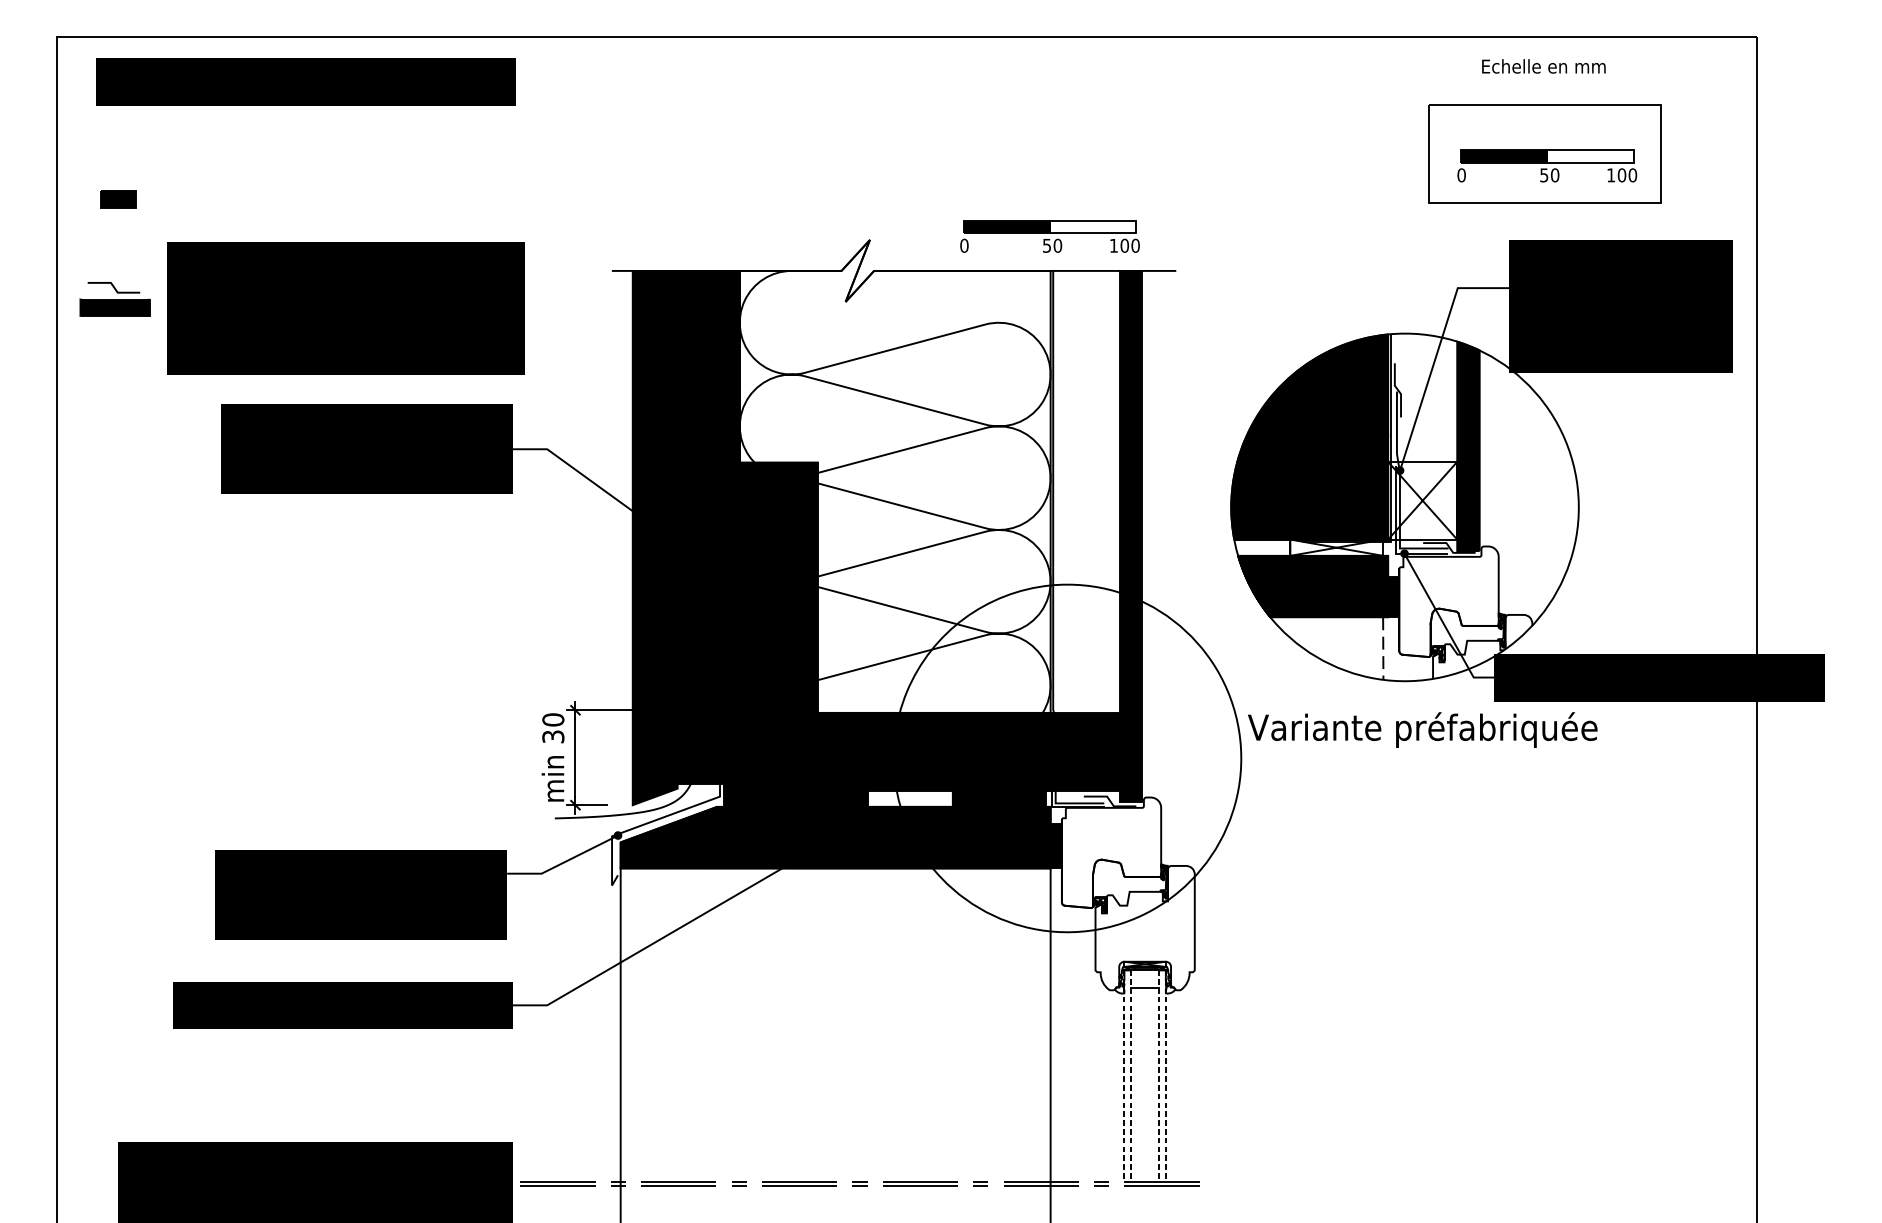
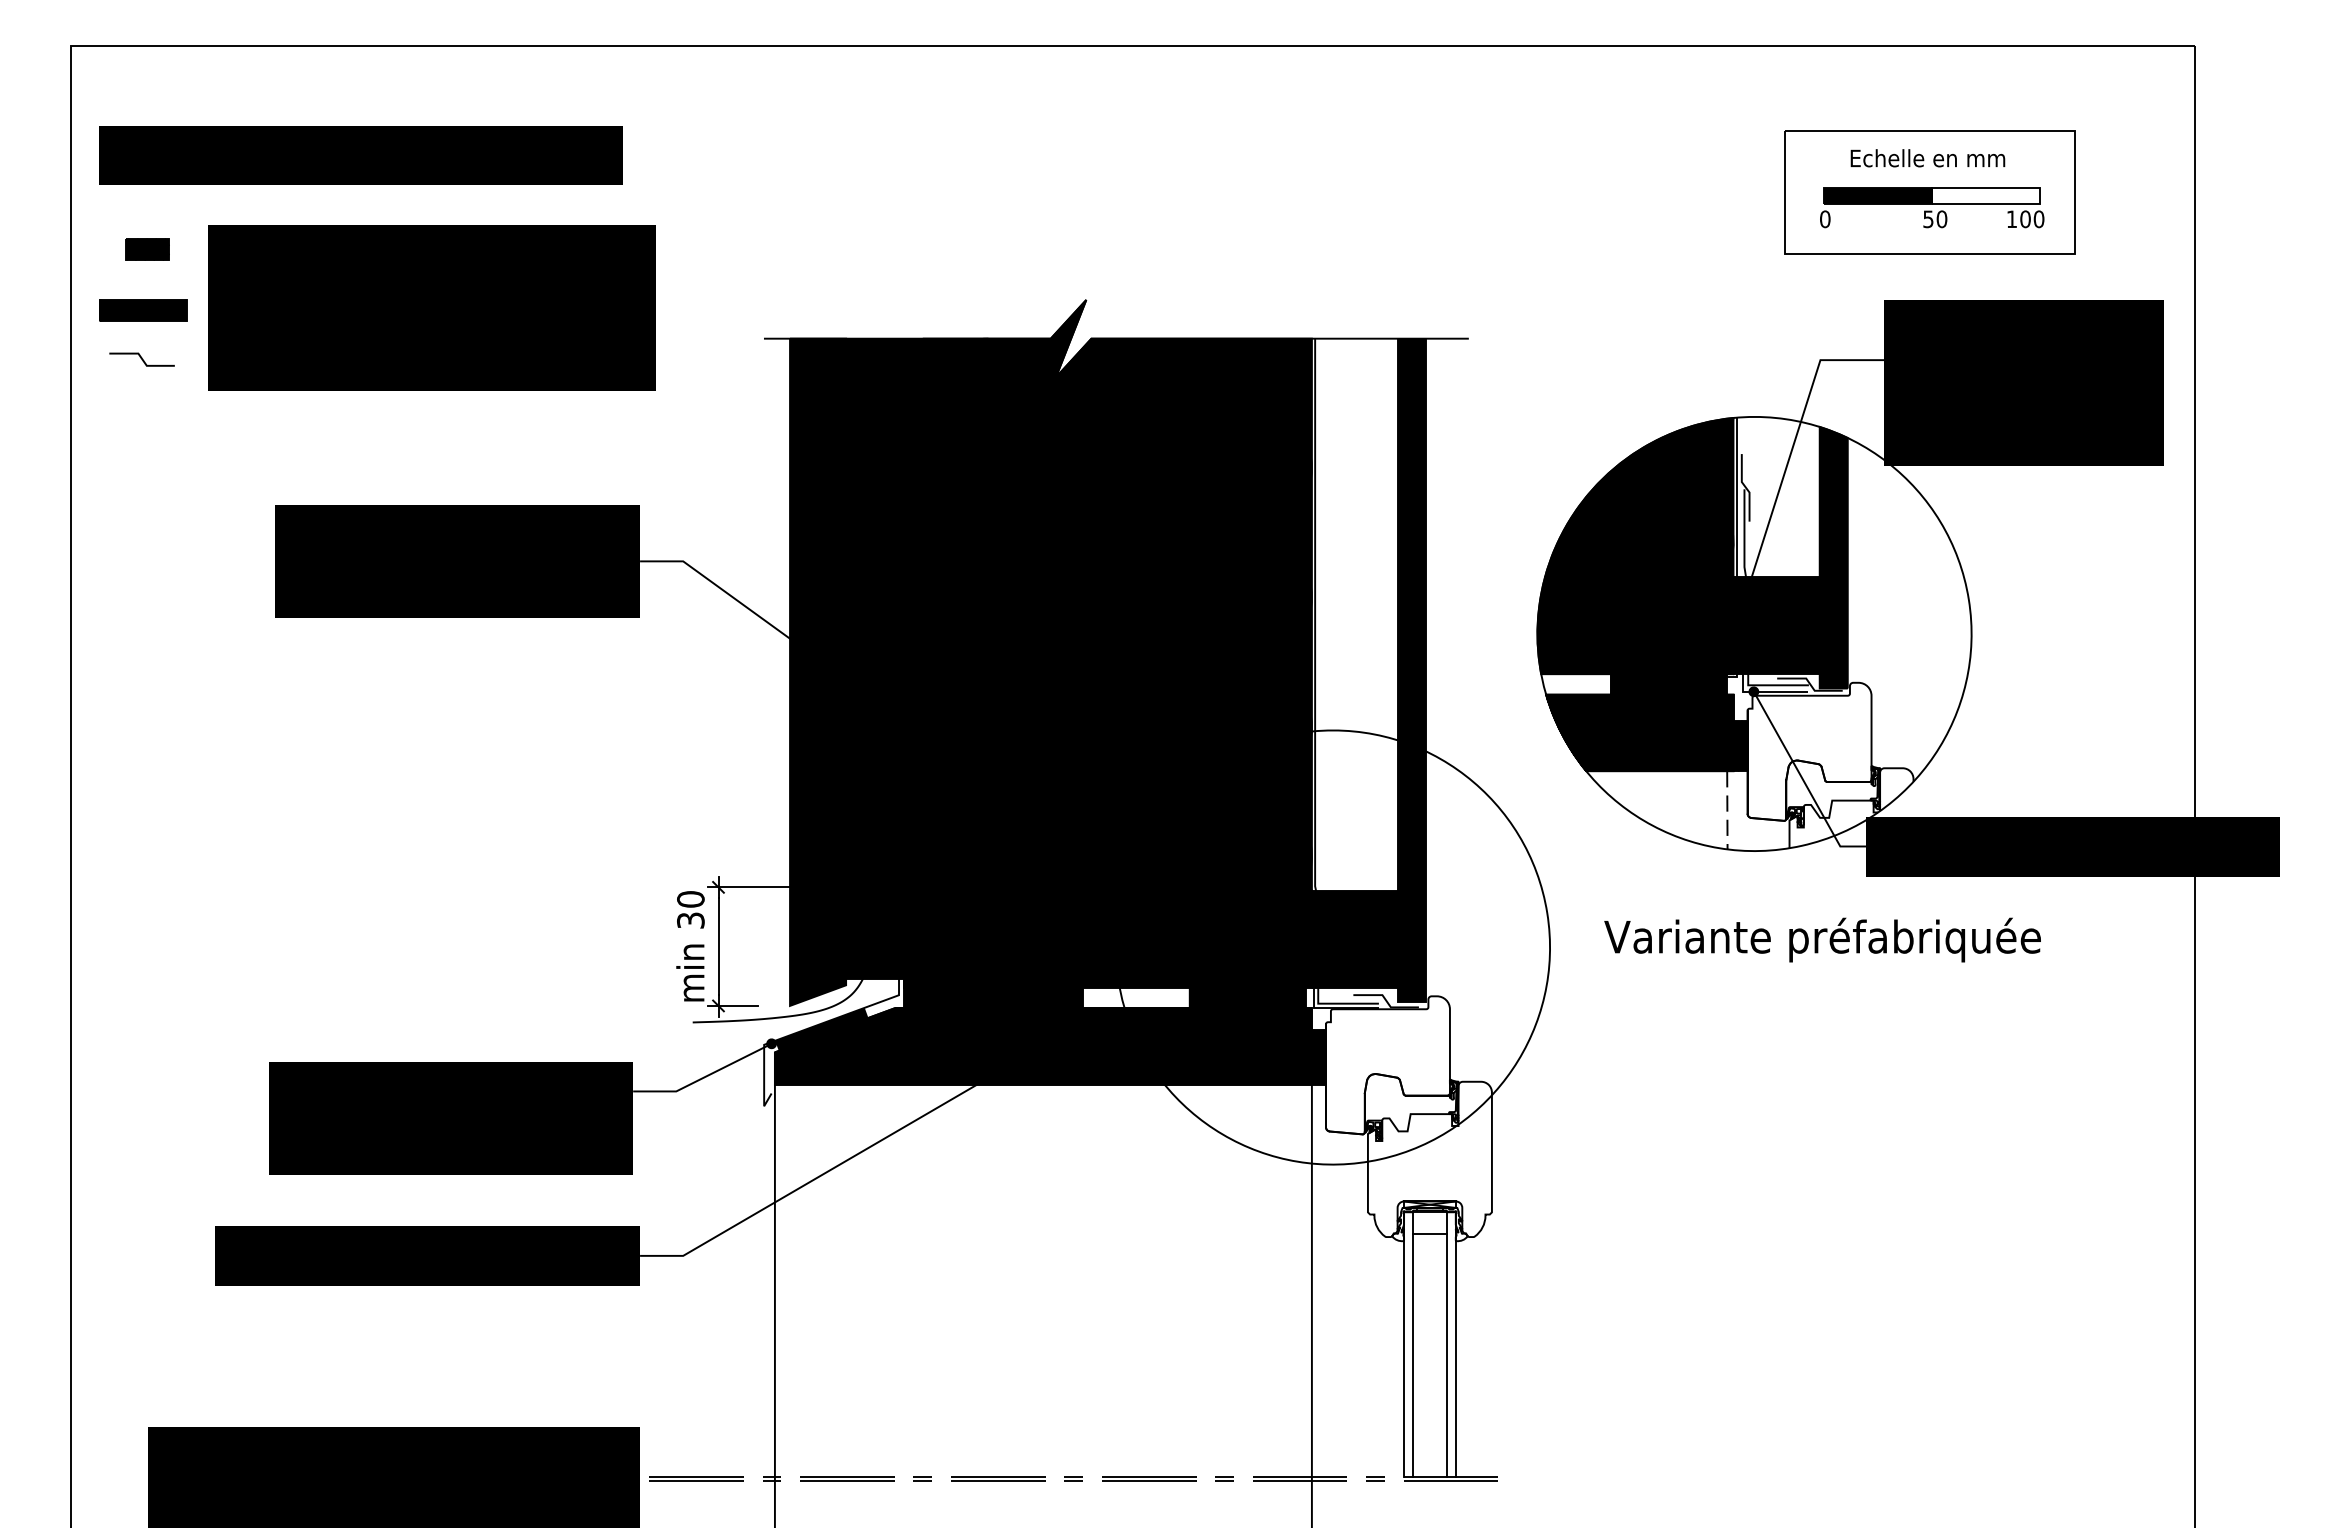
text: (1543, 66) -> (1927, 158), moved
text: (305, 81) -> (360, 155), moved
part: (1050, 236) -> (1311, 295), removed
part: (115, 307) -> (143, 310), moved
text: (345, 307) -> (431, 307), moved
fill: (894, 475) -> (1117, 594), added
fill: (1422, 500) -> (1776, 625), added
fill: (1336, 547) -> (1669, 684), added
text: (1422, 729) -> (1822, 939), moved
fill: (657, 823) -> (821, 1028), added
line: (1131, 1076) -> (1412, 1344), dashed -> solid
line: (1124, 1077) -> (1404, 1345), dashed -> solid
line: (1159, 1077) -> (1447, 1345), dashed -> solid
line: (1165, 1077) -> (1455, 1345), dashed -> solid

